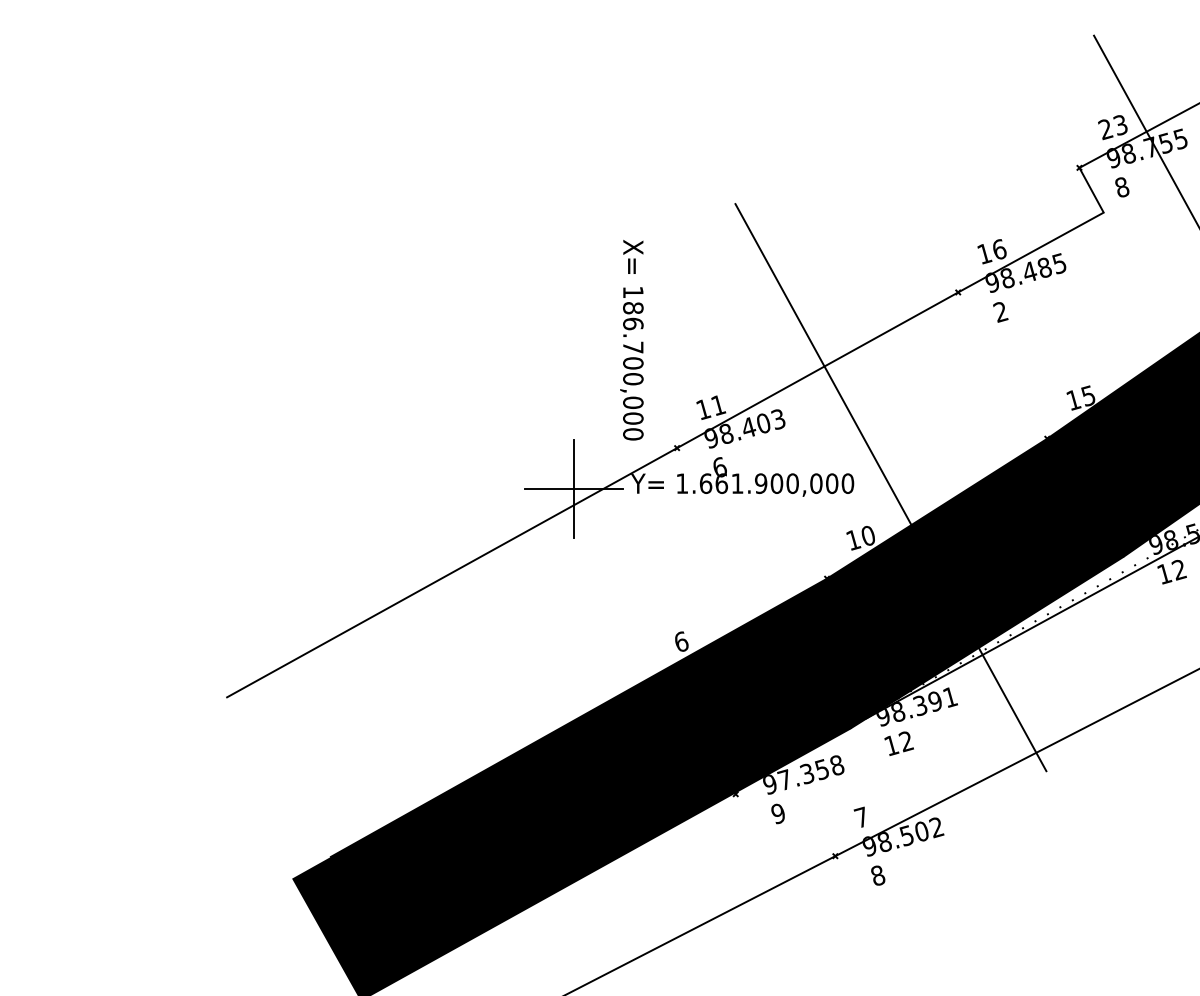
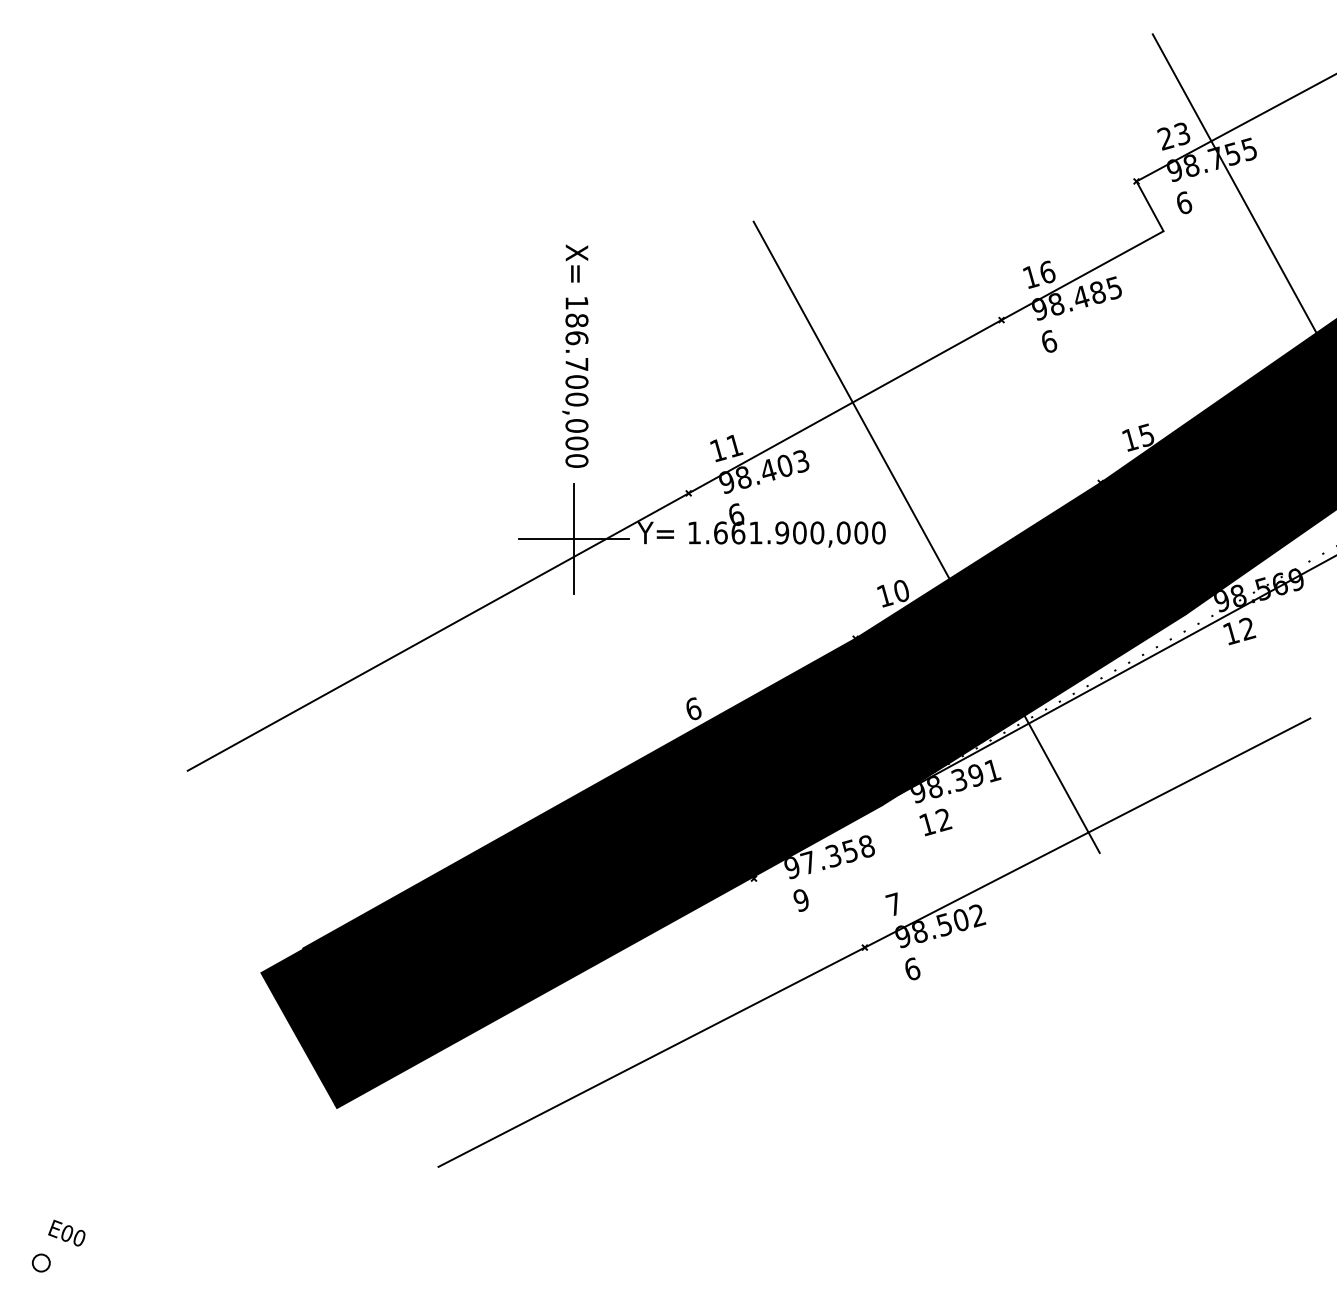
text: (1121, 186) -> (1183, 202), 8 -> 6
text: (1000, 311) -> (1048, 341), 2 -> 6
text: (632, 339) -> (575, 355), moved
text: (878, 874) -> (912, 968), 8 -> 6

